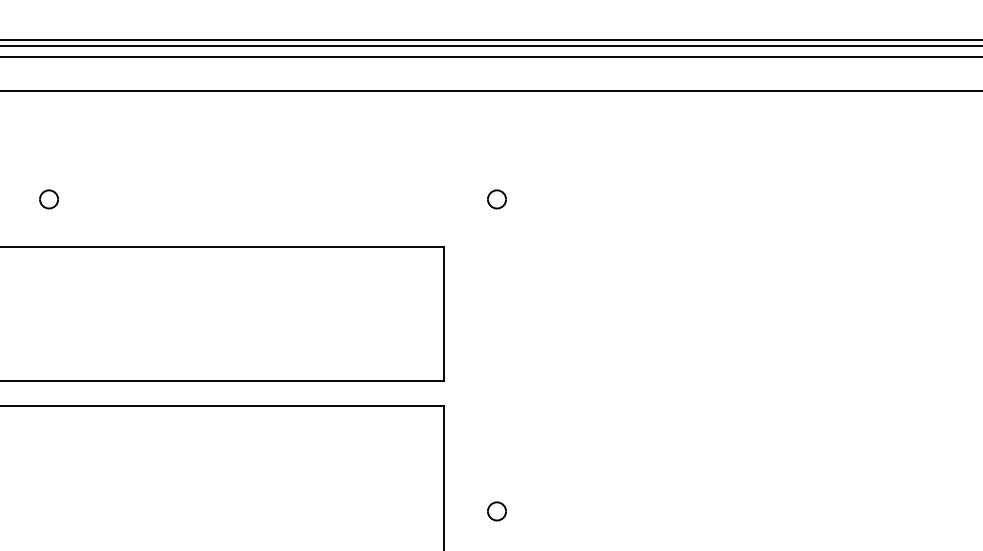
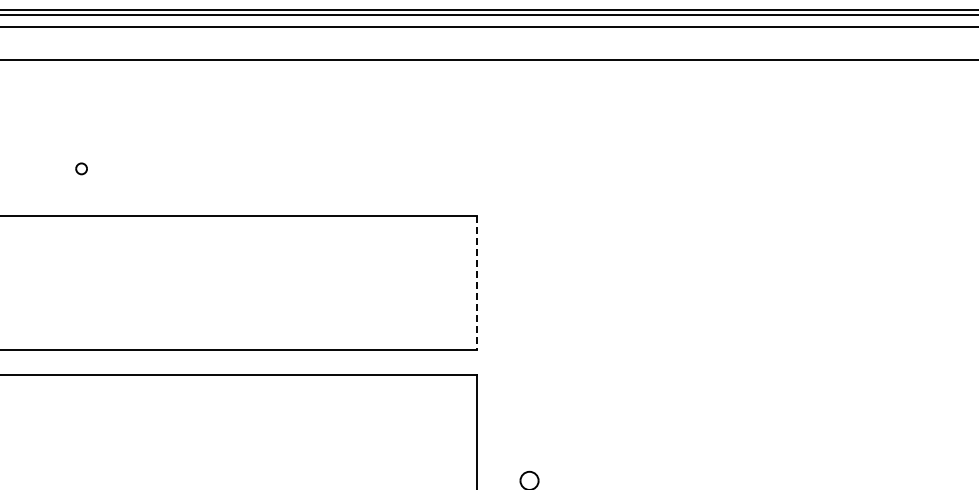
part: (48, 199) -> (81, 168), size x0.6
part: (496, 199) -> (529, 168), removed
line: (443, 313) -> (476, 282), solid -> dashed

